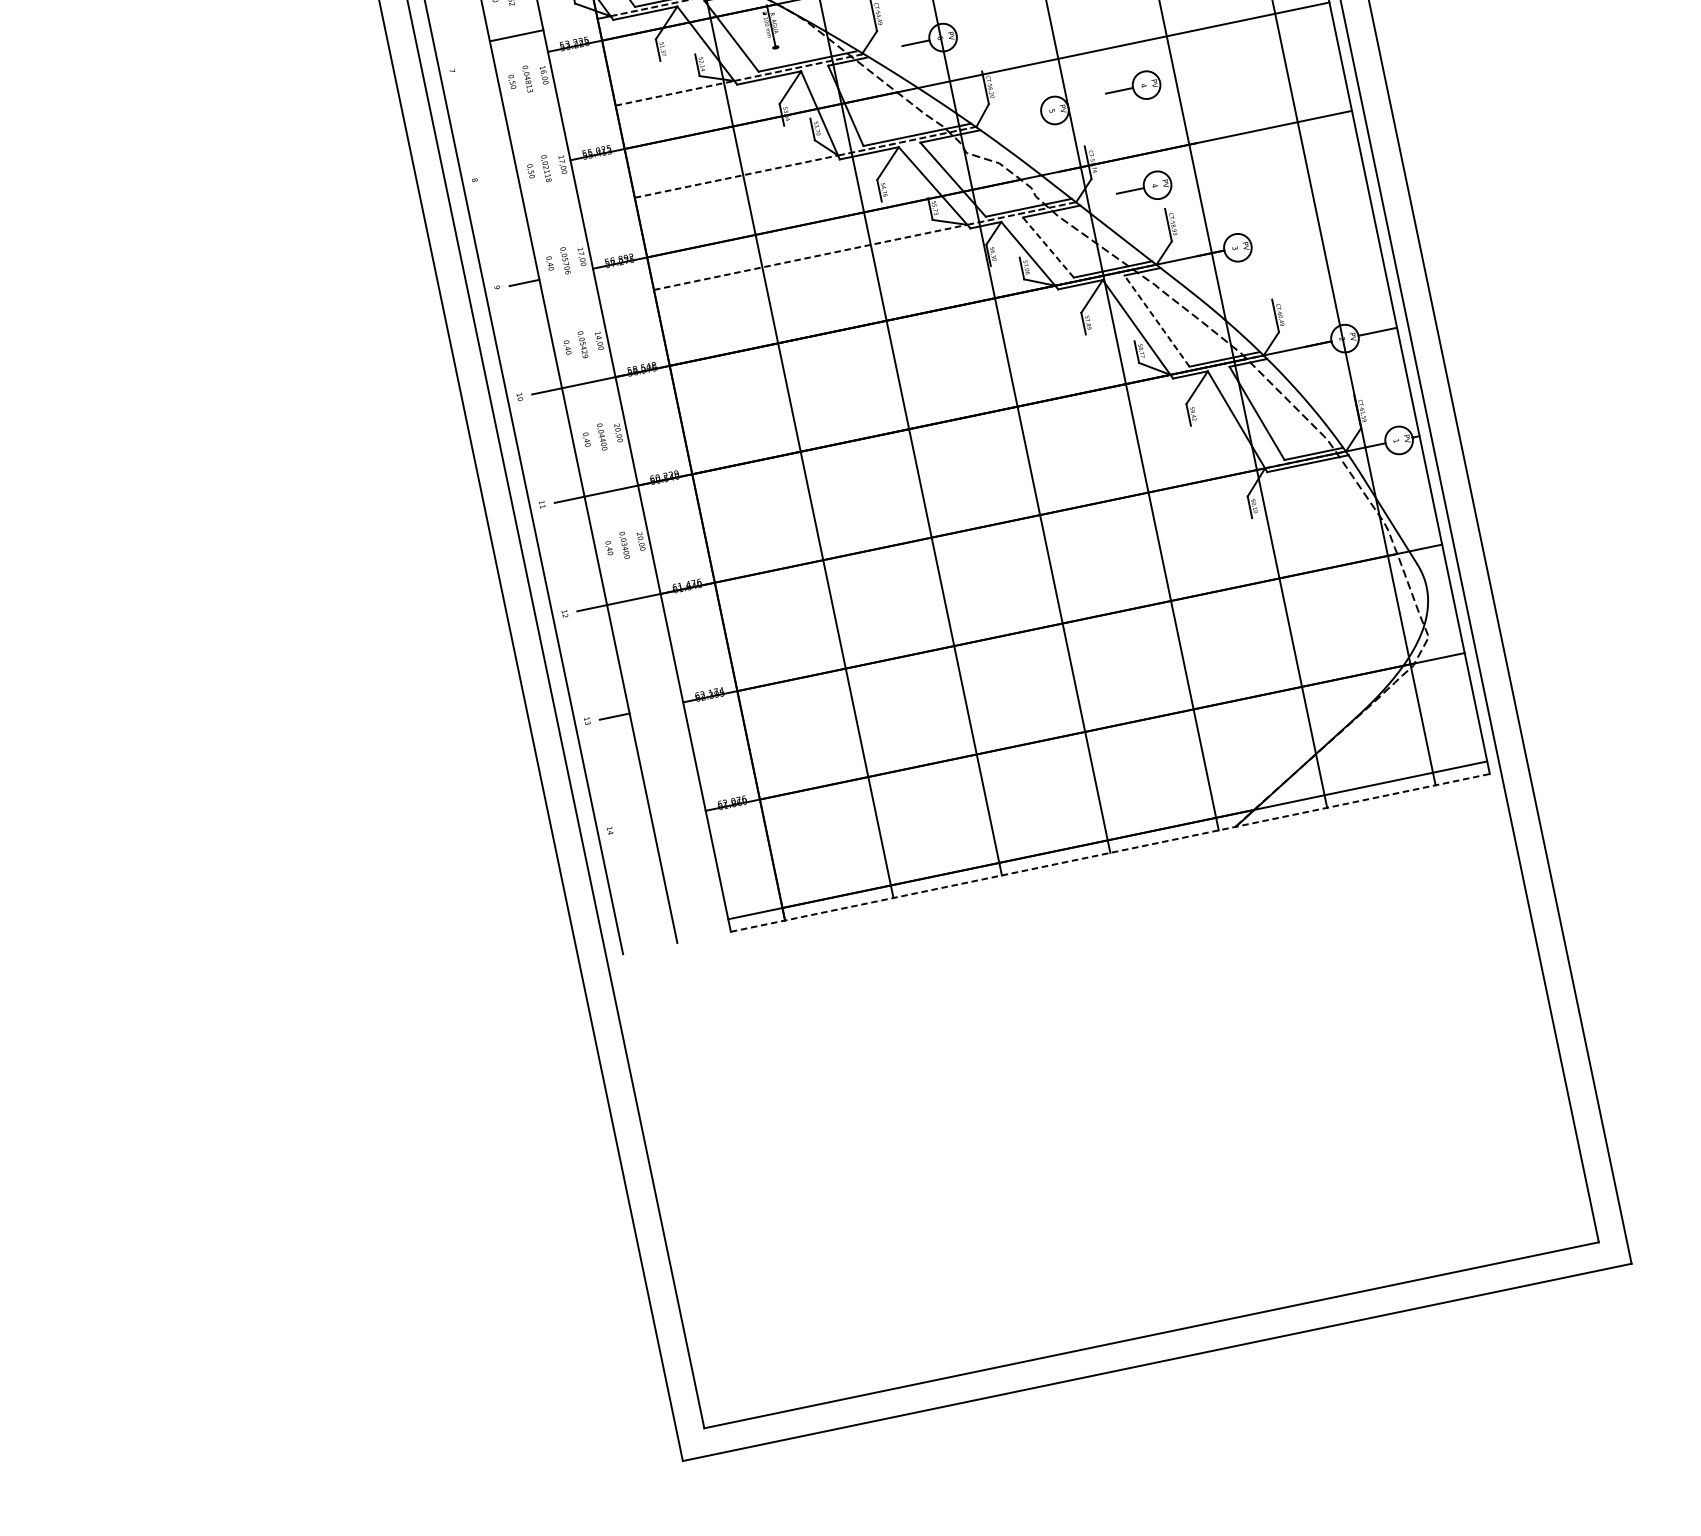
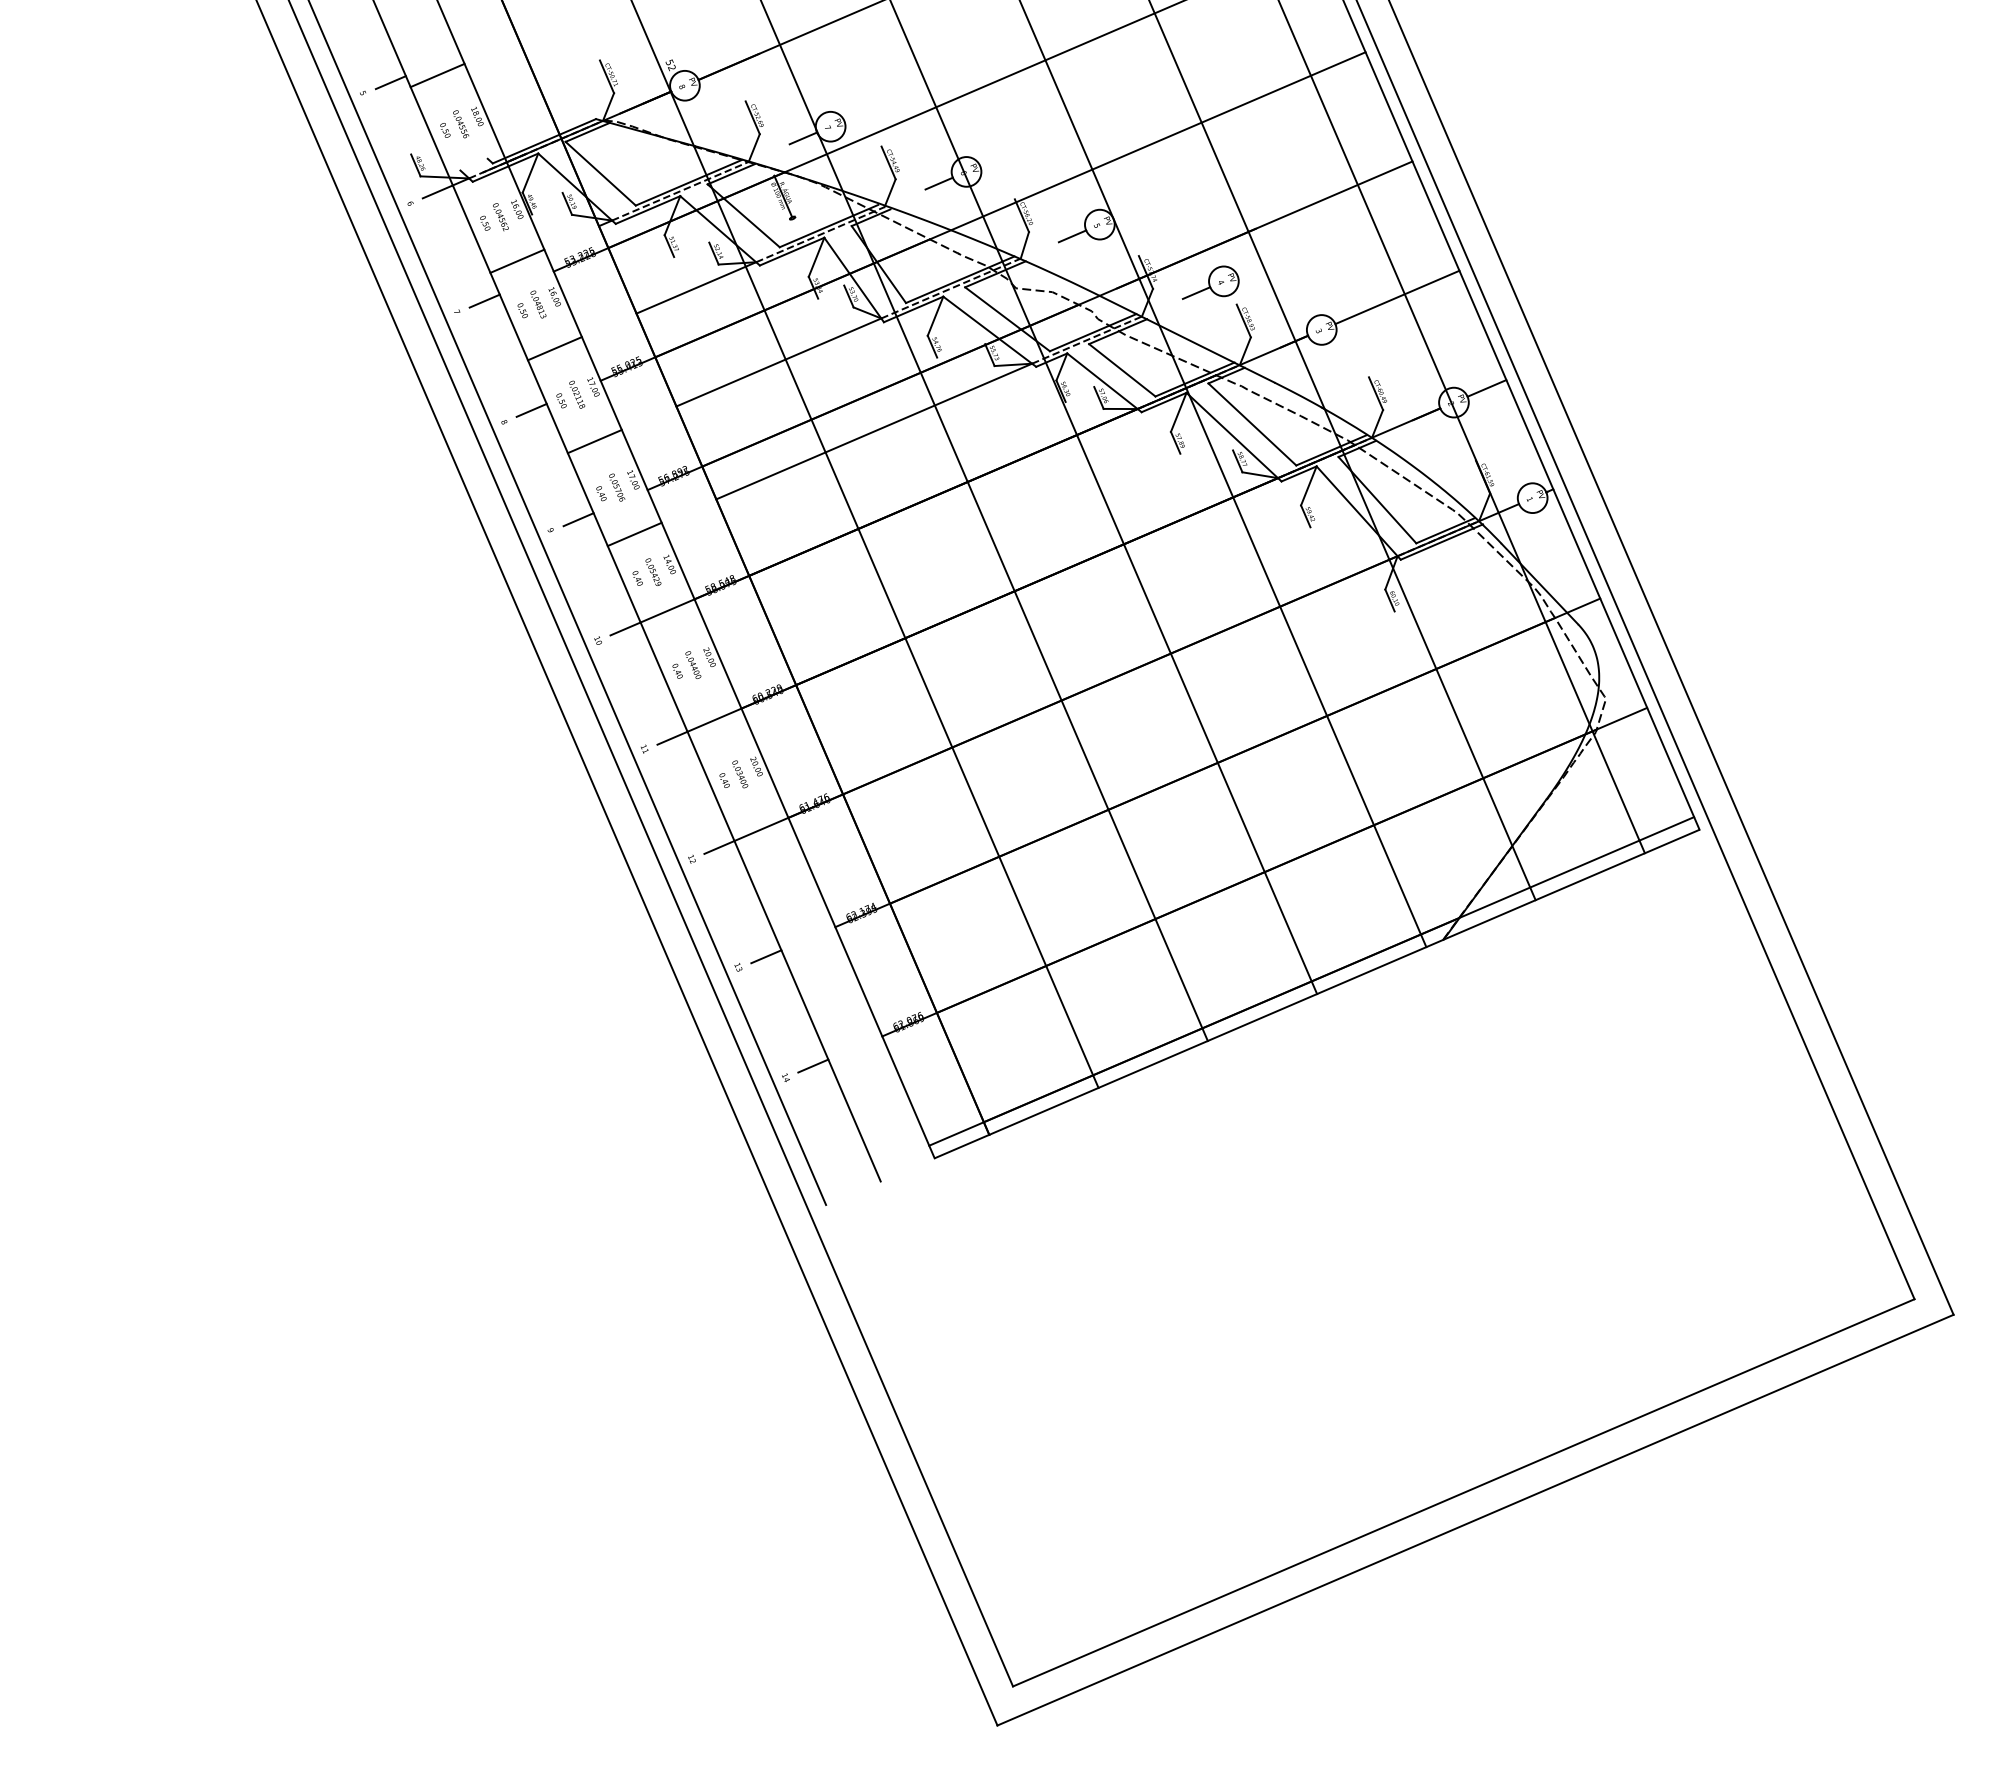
line: (479, 65) -> (484, 300), added
part: (1134, 83) -> (1177, 179), removed
line: (675, 92) -> (696, 287), dashed -> solid
line: (1027, 116) -> (1072, 236), added
line: (534, 122) -> (554, 348), added
line: (502, 173) -> (531, 409), added
line: (736, 176) -> (778, 362), dashed -> solid
line: (553, 214) -> (594, 441), added
line: (1313, 232) -> (1397, 297), added
line: (1047, 246) -> (1121, 369), dashed -> solid
line: (810, 257) -> (874, 431), dashed -> solid
line: (572, 306) -> (634, 534), added
line: (1157, 321) -> (1252, 424), dashed -> solid
line: (637, 824) -> (813, 1065), added
line: (1110, 852) -> (1317, 993), dashed -> solid

